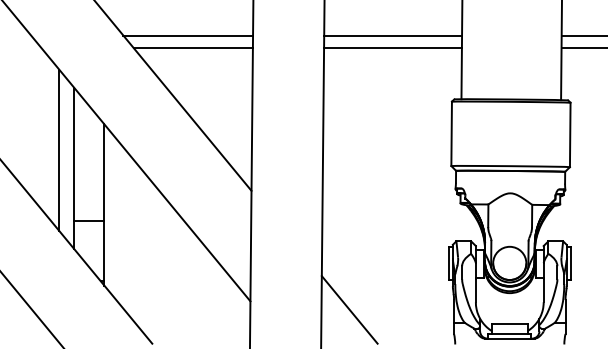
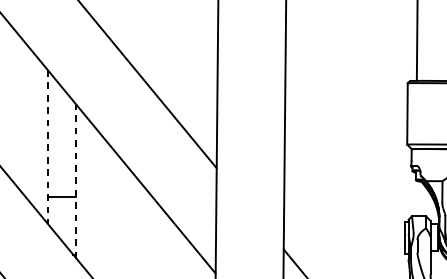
line: (188, 35) -> (156, 20), removed
line: (393, 35) -> (352, 20), removed
line: (192, 47) -> (160, 31), removed
line: (392, 47) -> (351, 31), removed
line: (59, 149) -> (33, 128), removed
line: (74, 168) -> (47, 146), solid -> dashed
line: (104, 204) -> (76, 181), solid -> dashed

